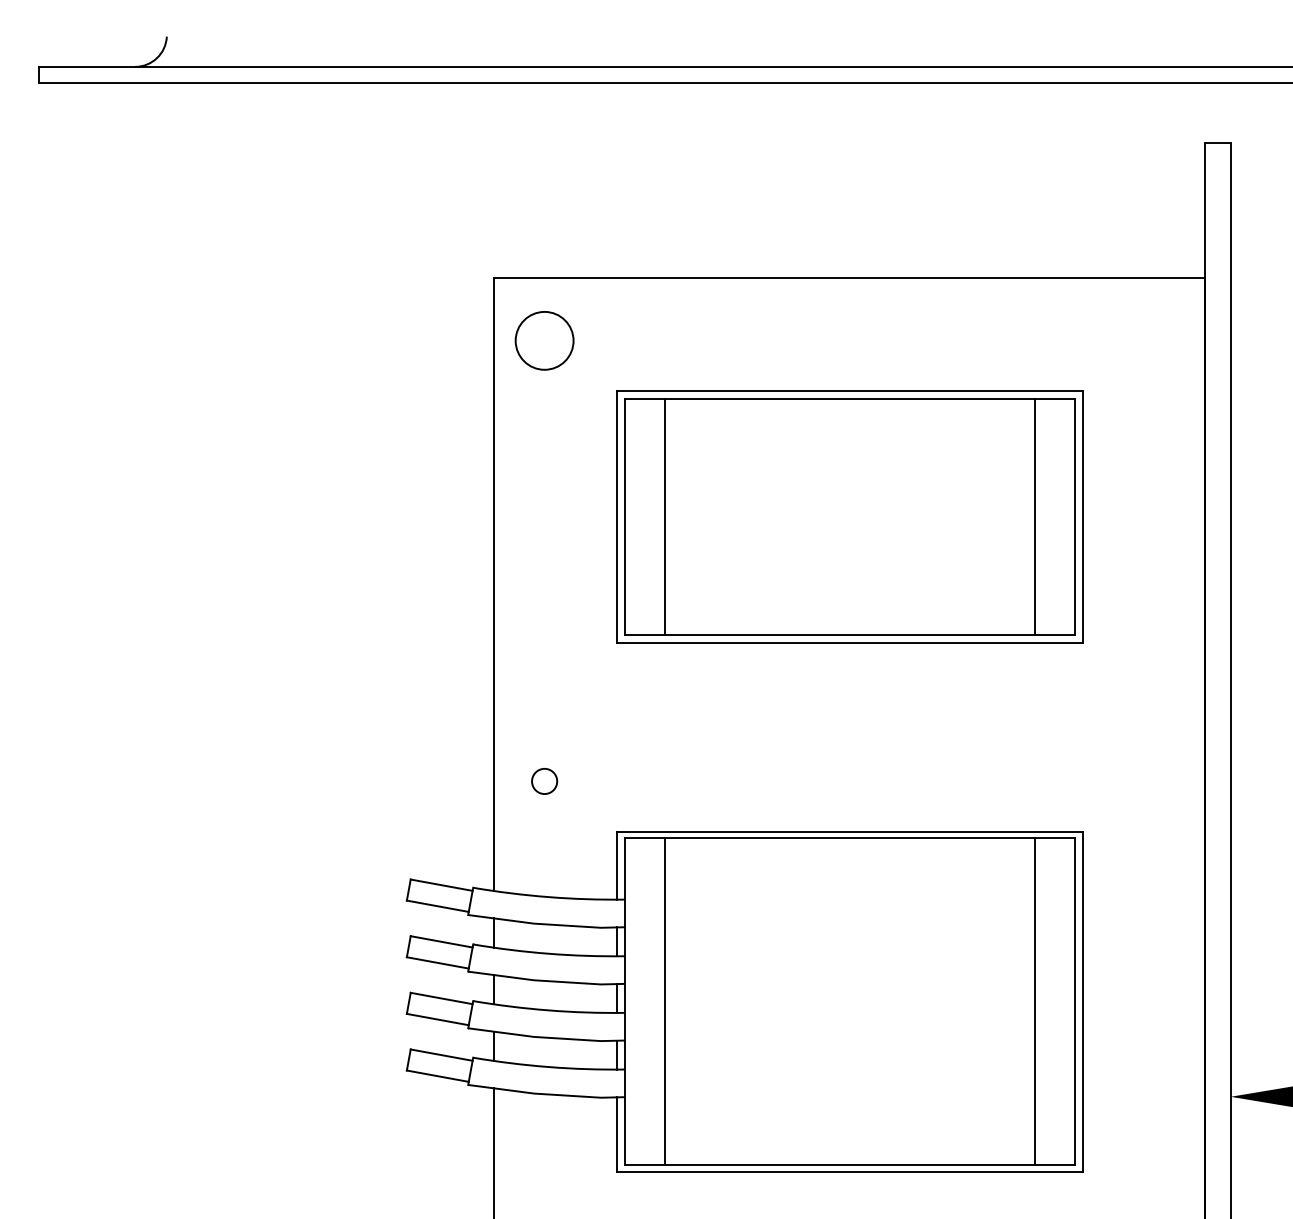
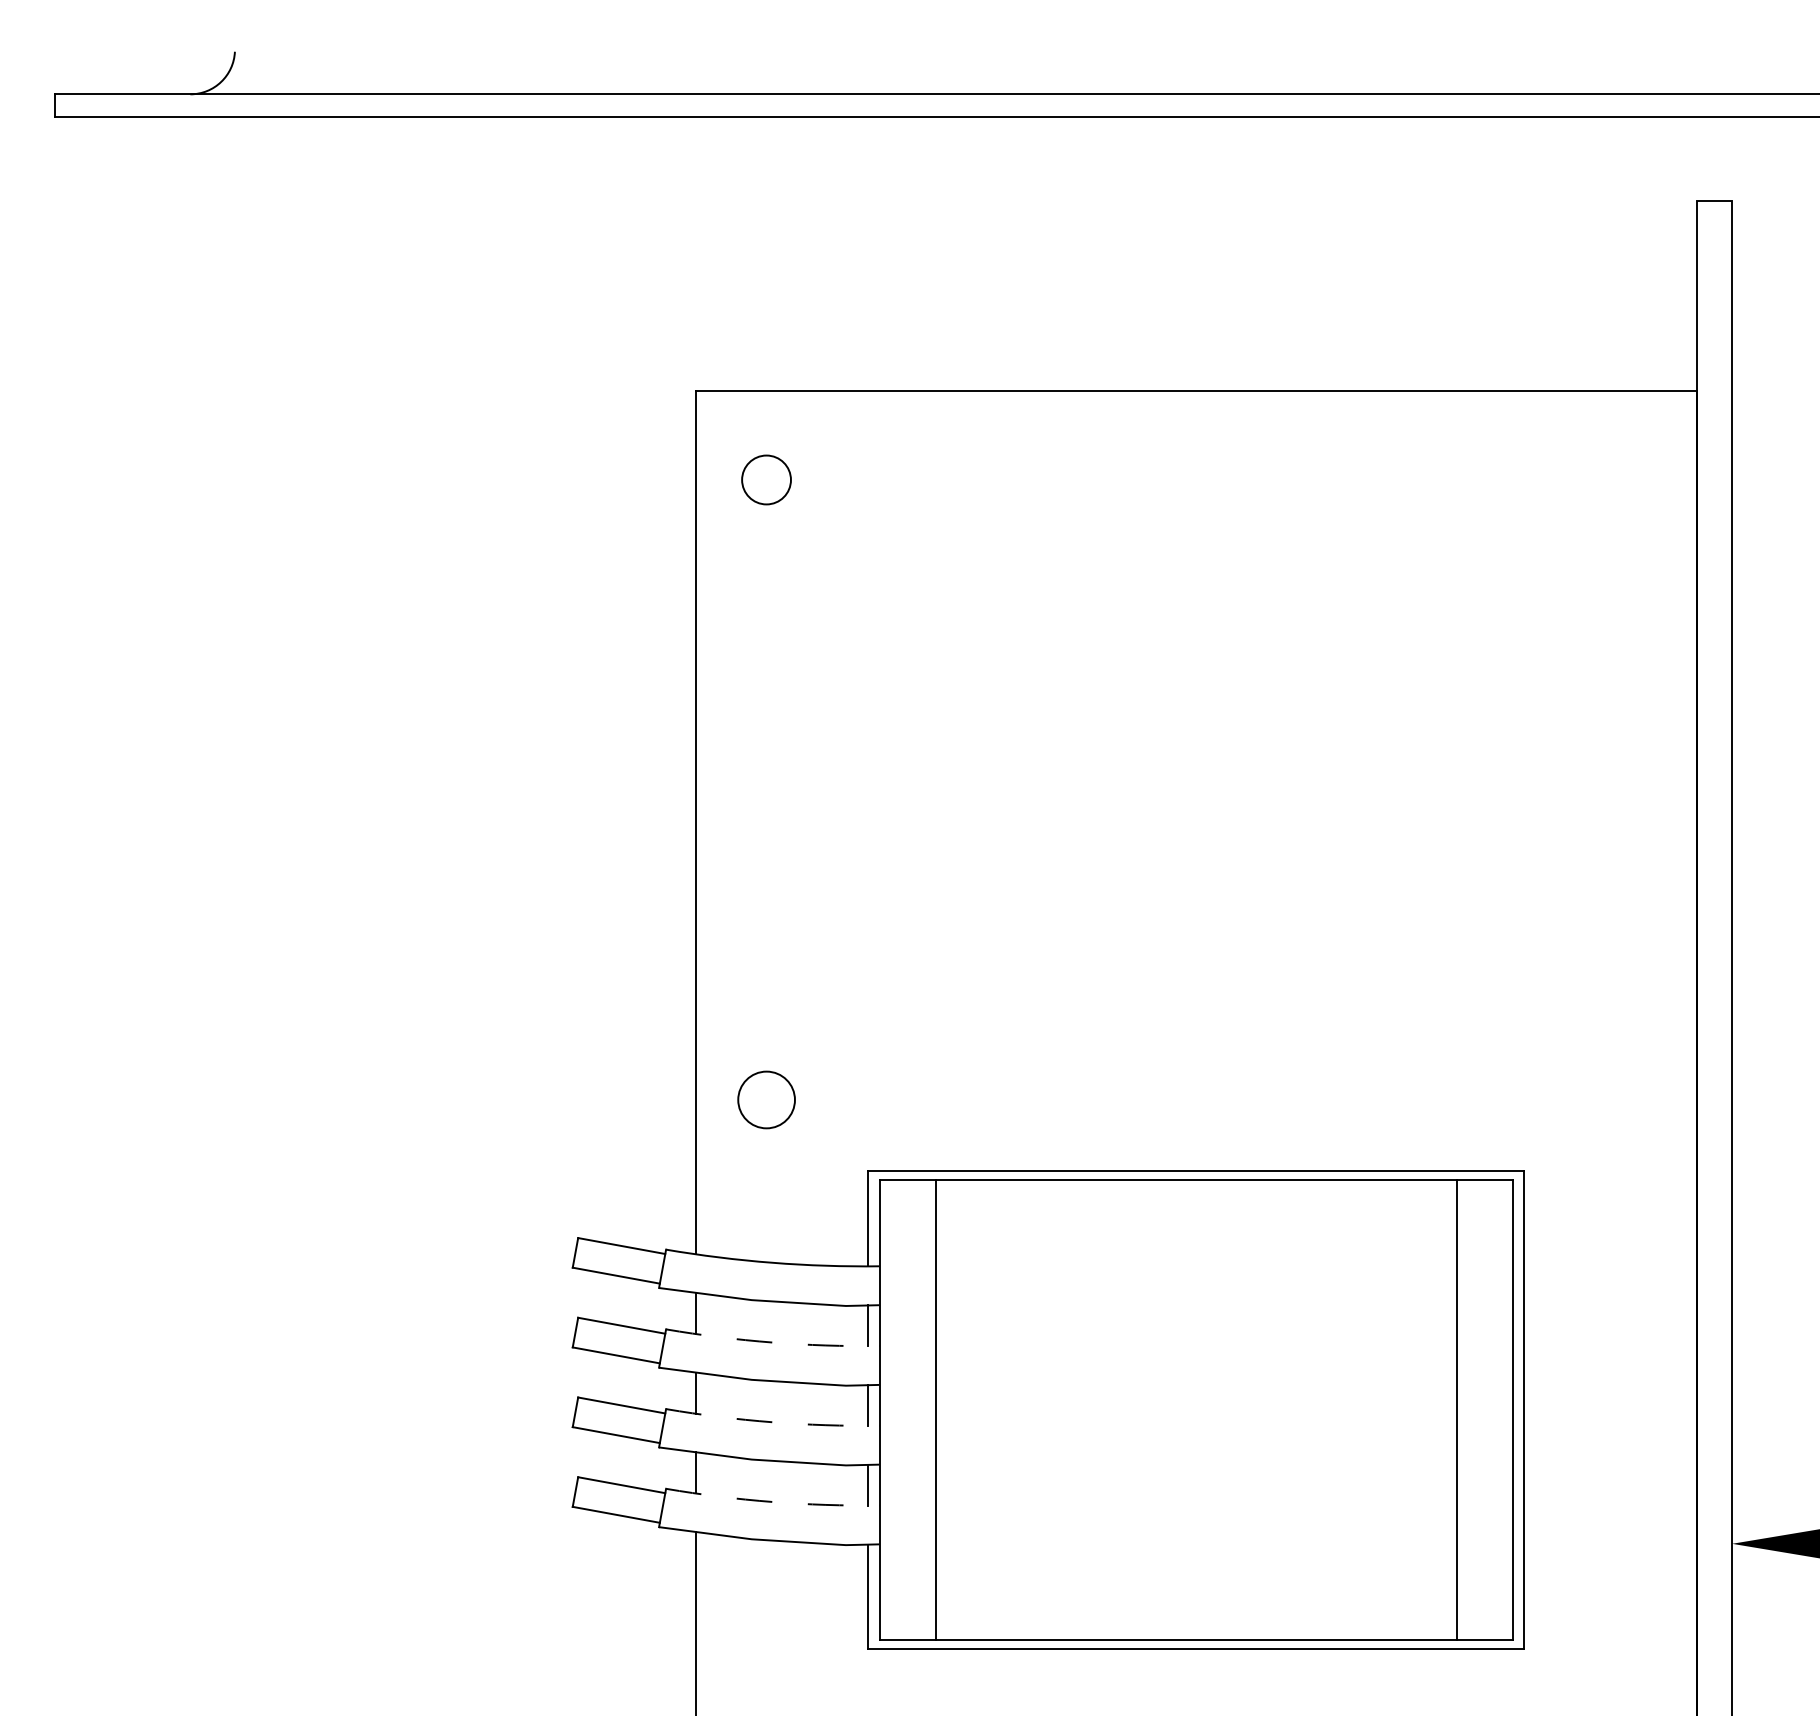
circle: (544, 340) -> (766, 479), size x0.6
part: (849, 516) -> (1195, 727), removed
circle: (544, 781) -> (766, 1100), size x1.6
arc: (548, 953) -> (772, 1342), solid -> dashed
arc: (548, 1010) -> (772, 1422), solid -> dashed
arc: (548, 1067) -> (772, 1502), solid -> dashed

